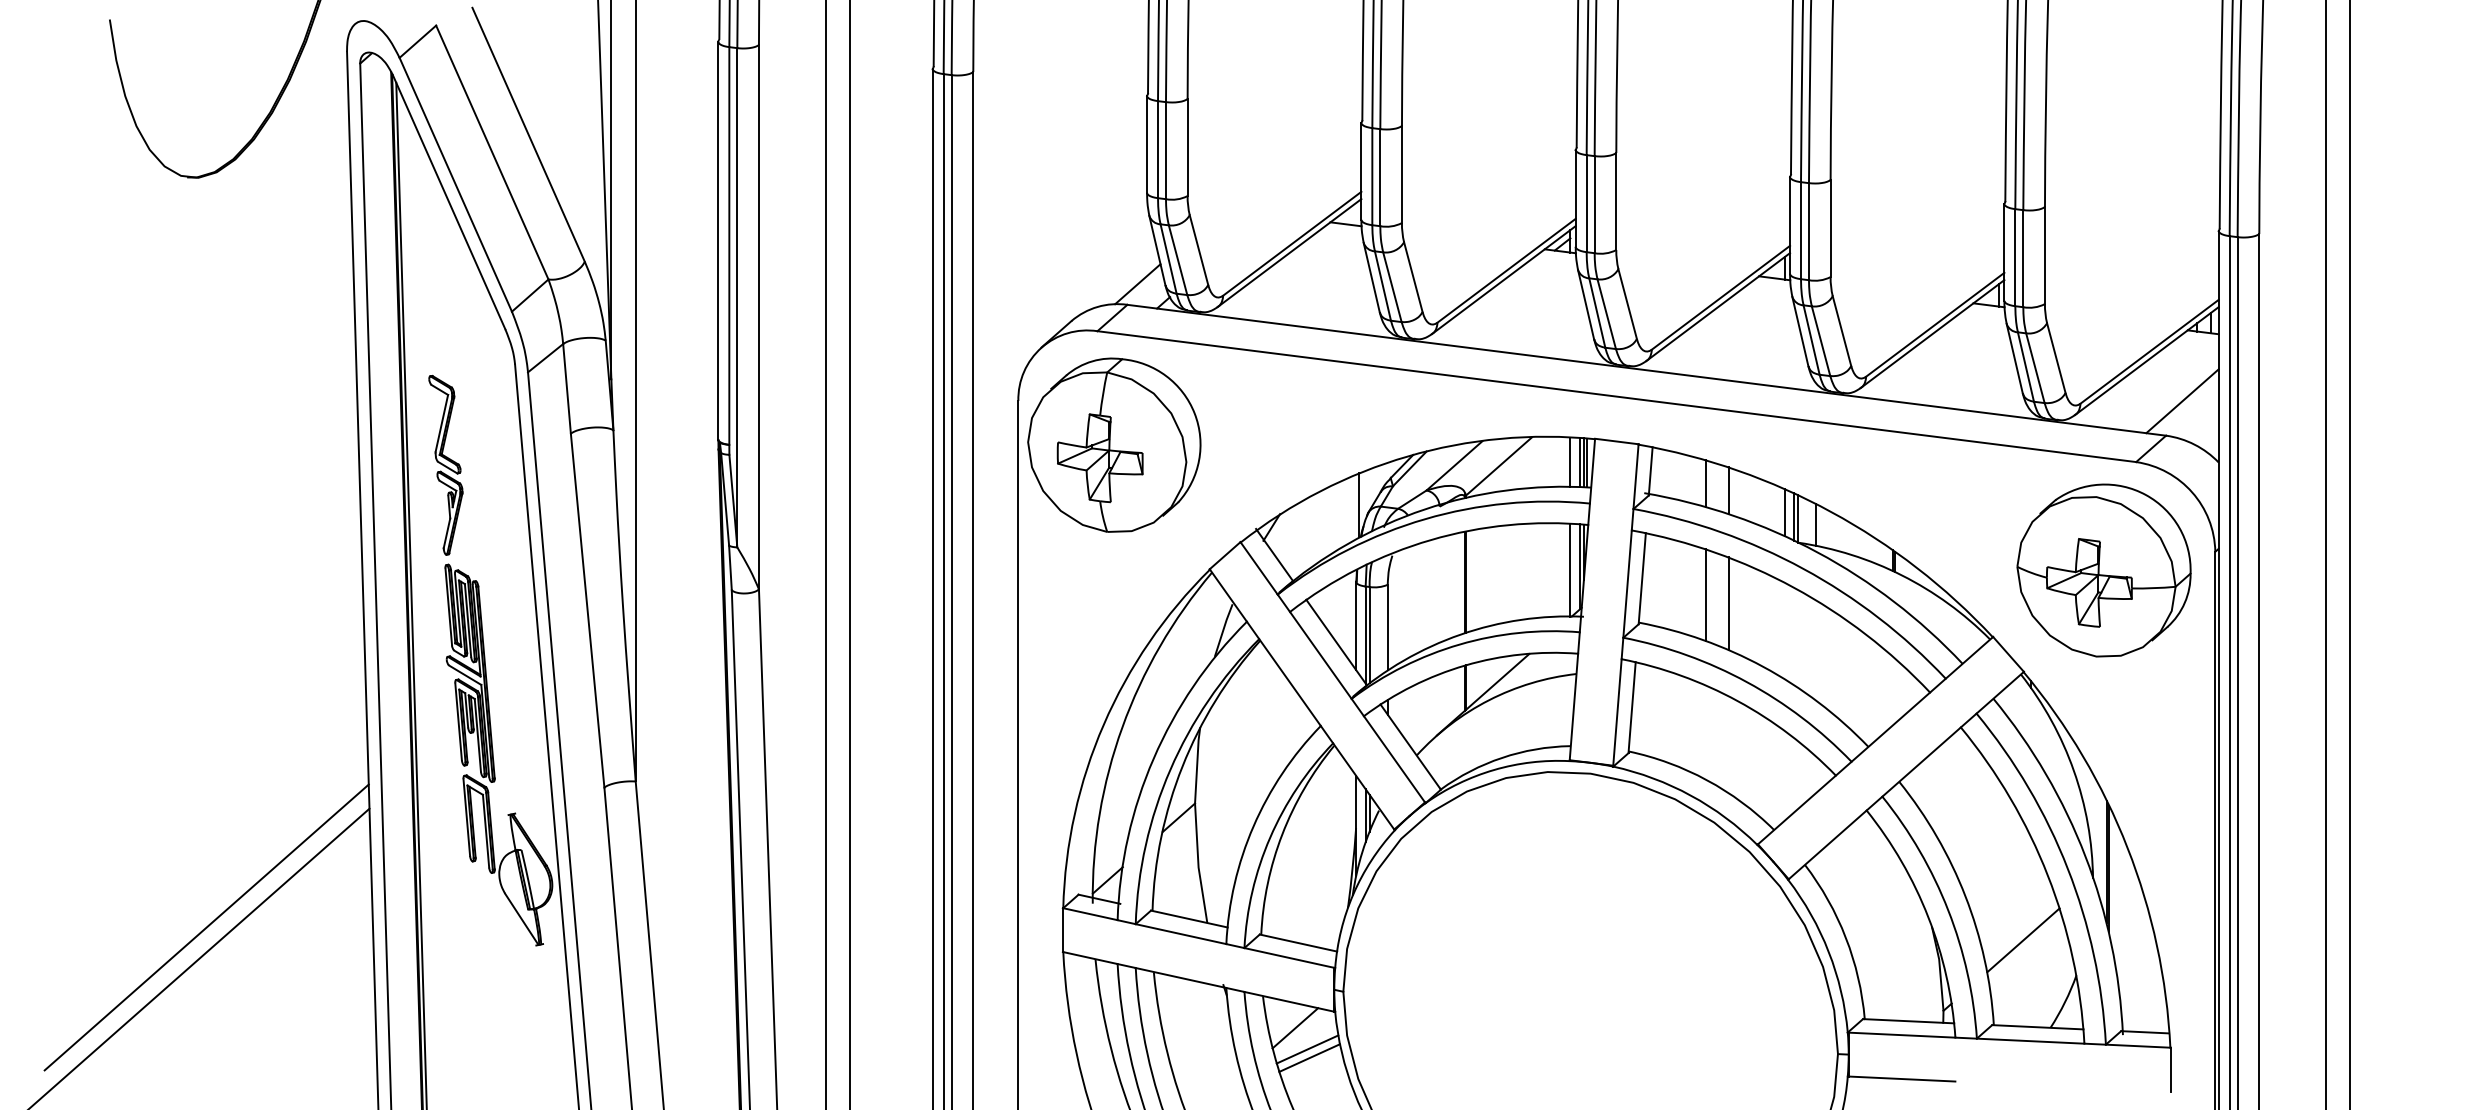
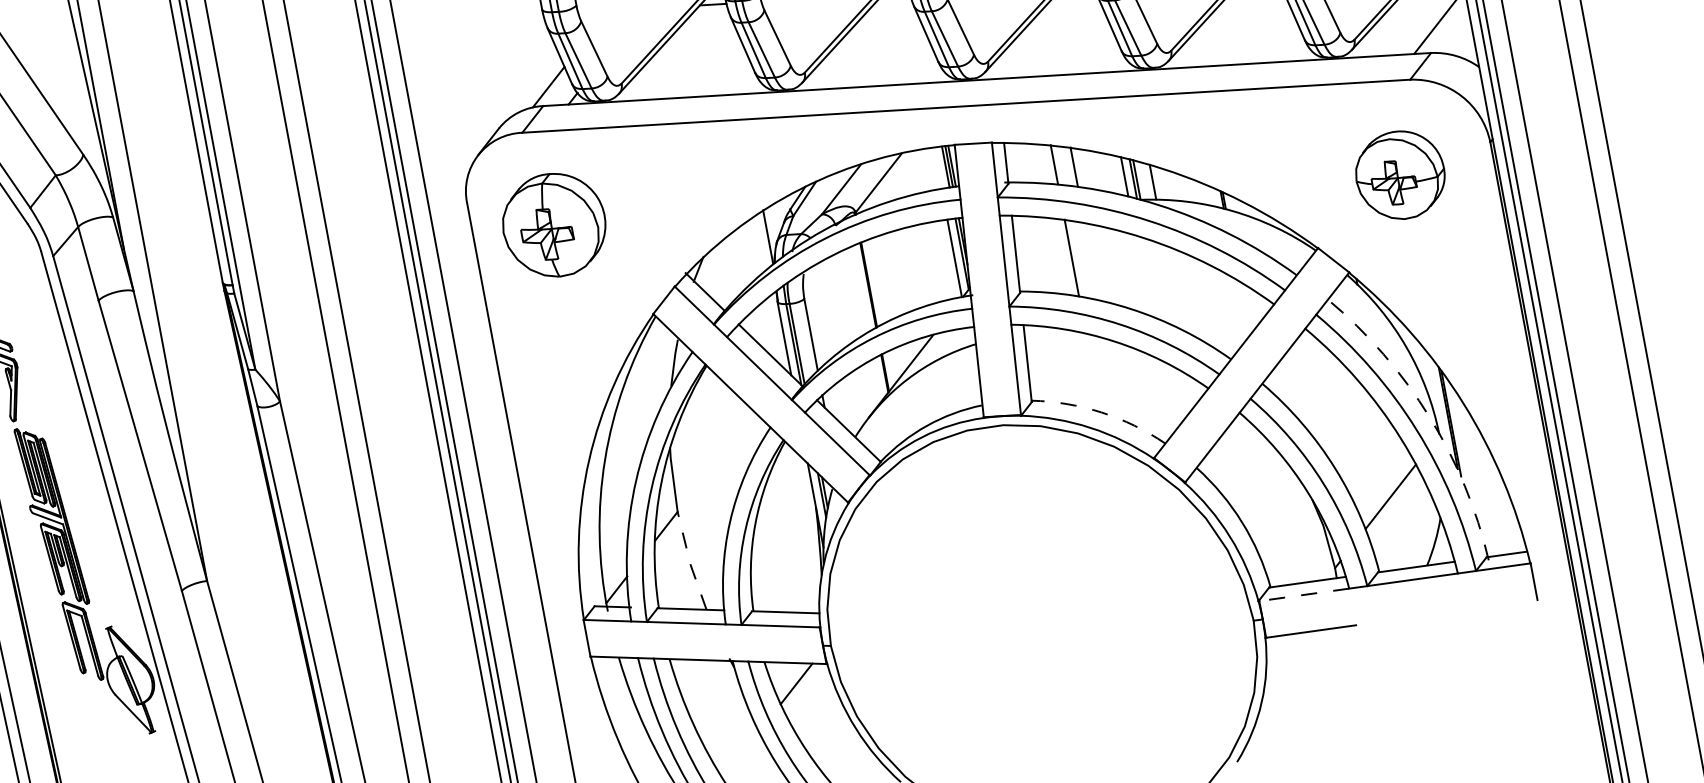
part: (1114, 444) -> (554, 224), size x0.7
line: (1570, 462) -> (937, 168), removed
part: (2103, 570) -> (1399, 175), size x0.6
line: (1728, 603) -> (1091, 261), removed
arc: (1707, 780) -> (1102, 412), solid -> dashed
arc: (2085, 856) -> (1429, 417), solid -> dashed
line: (1198, 863) -> (689, 561), solid -> dashed
line: (1901, 1035) -> (1303, 595), solid -> dashed
line: (1307, 1049) -> (810, 699), removed
line: (1309, 1057) -> (812, 706), removed

